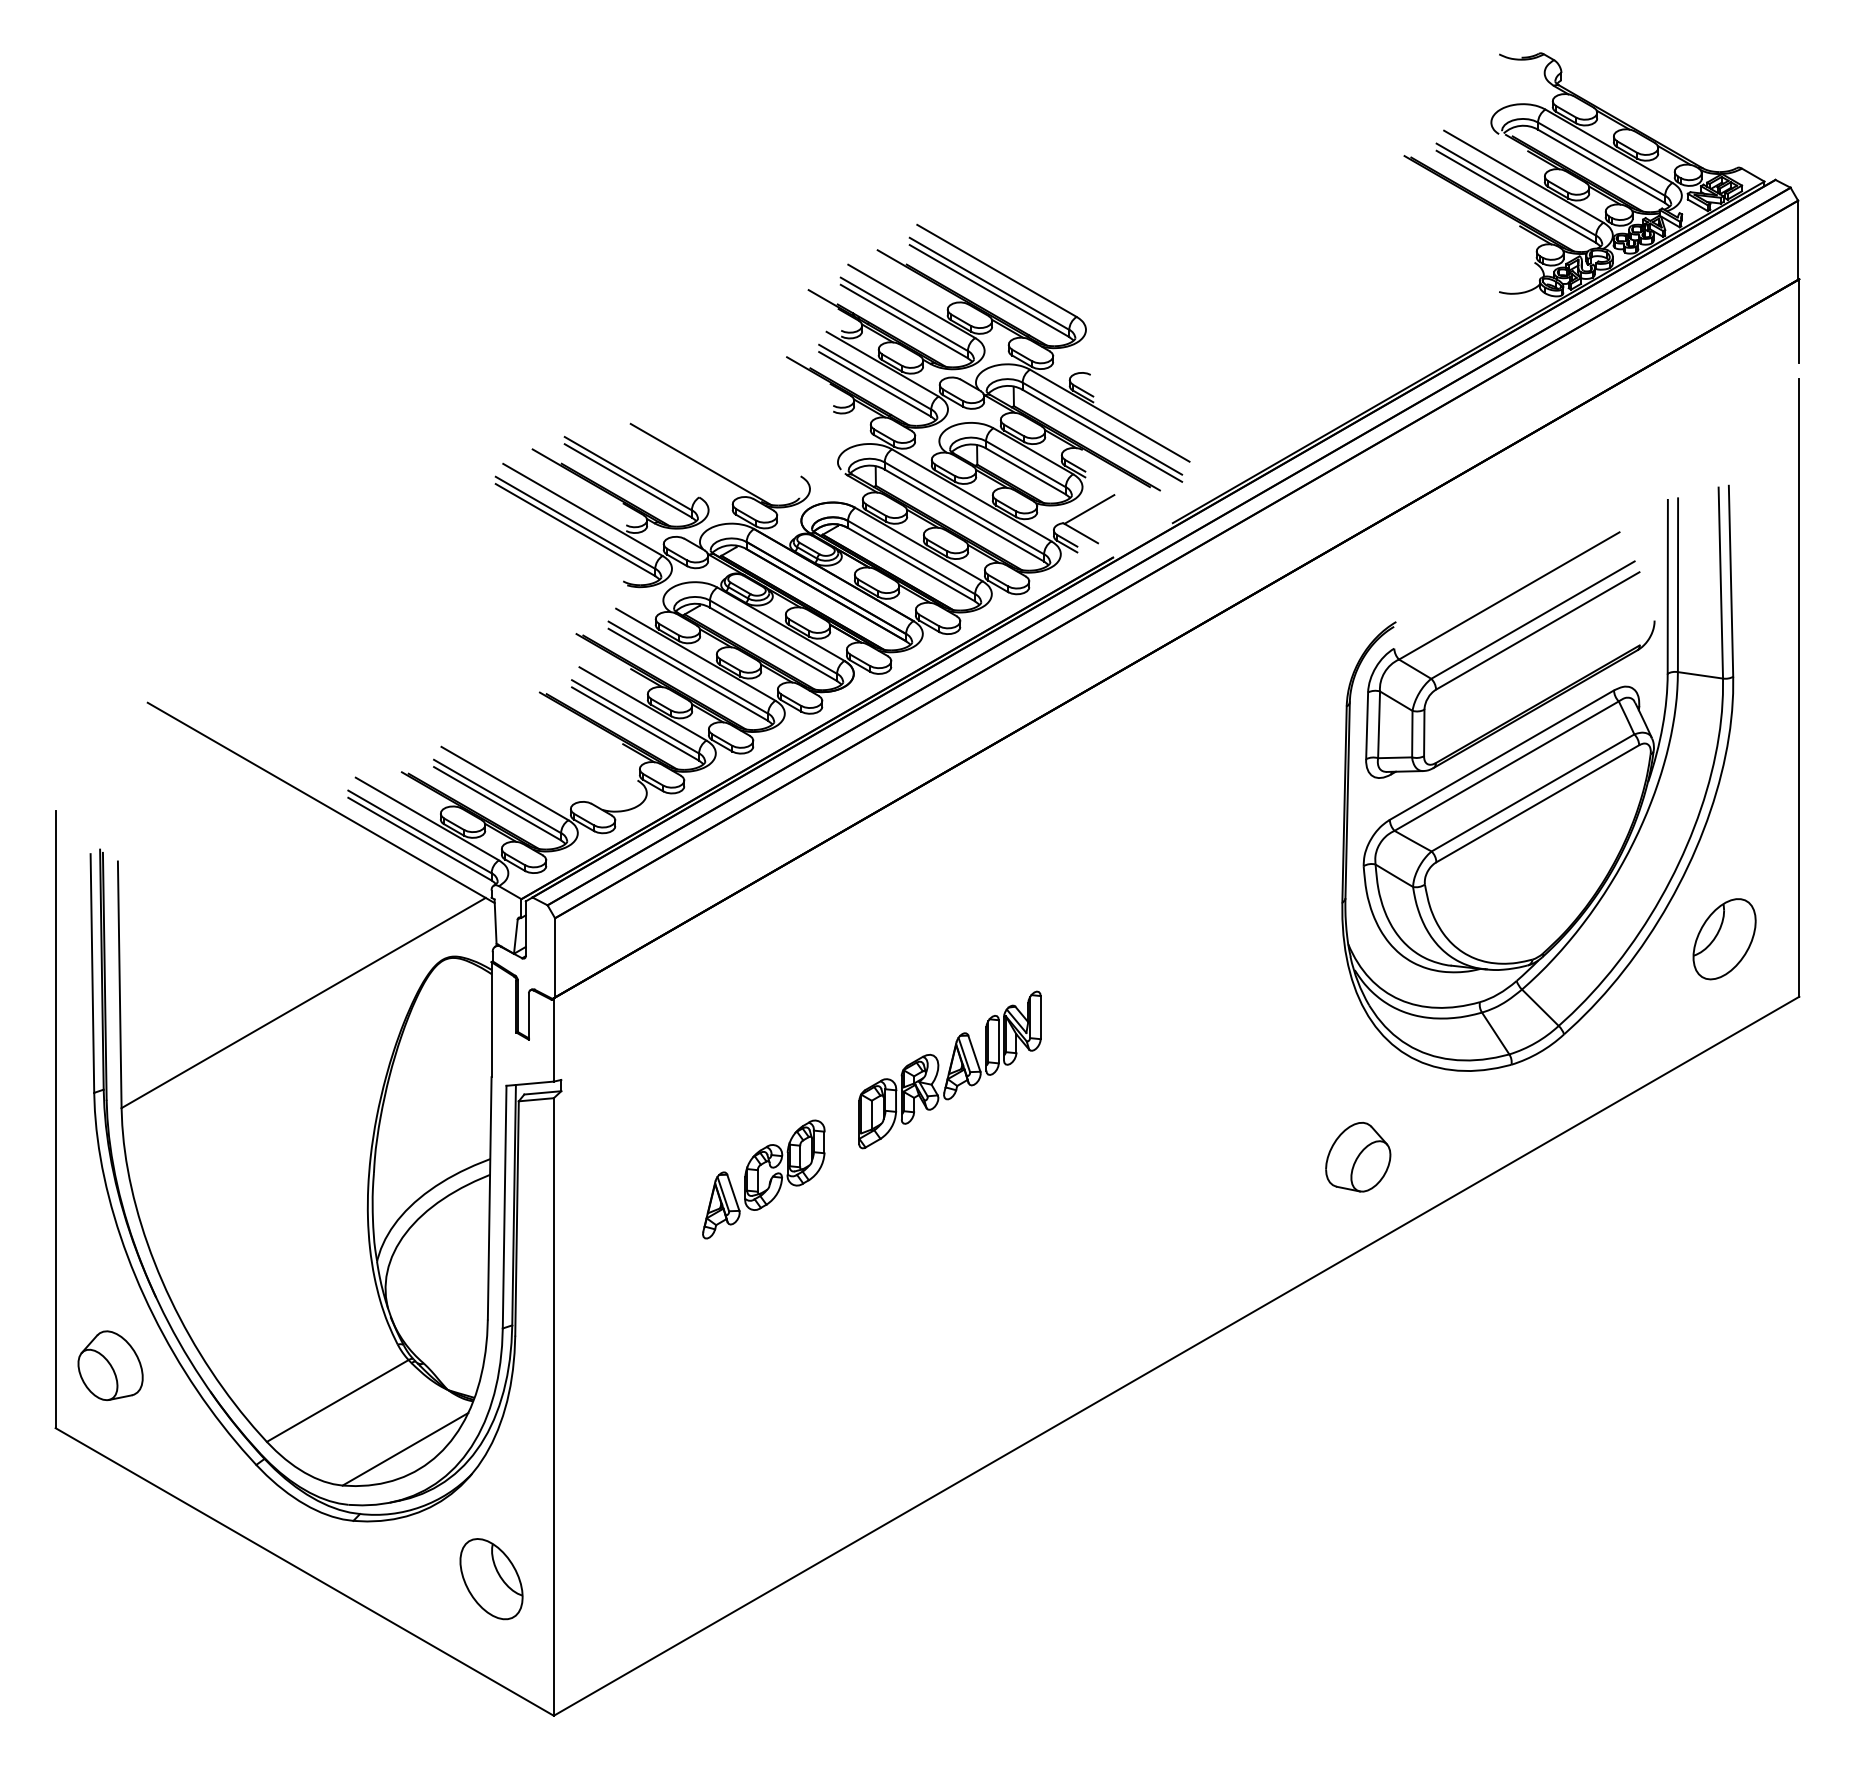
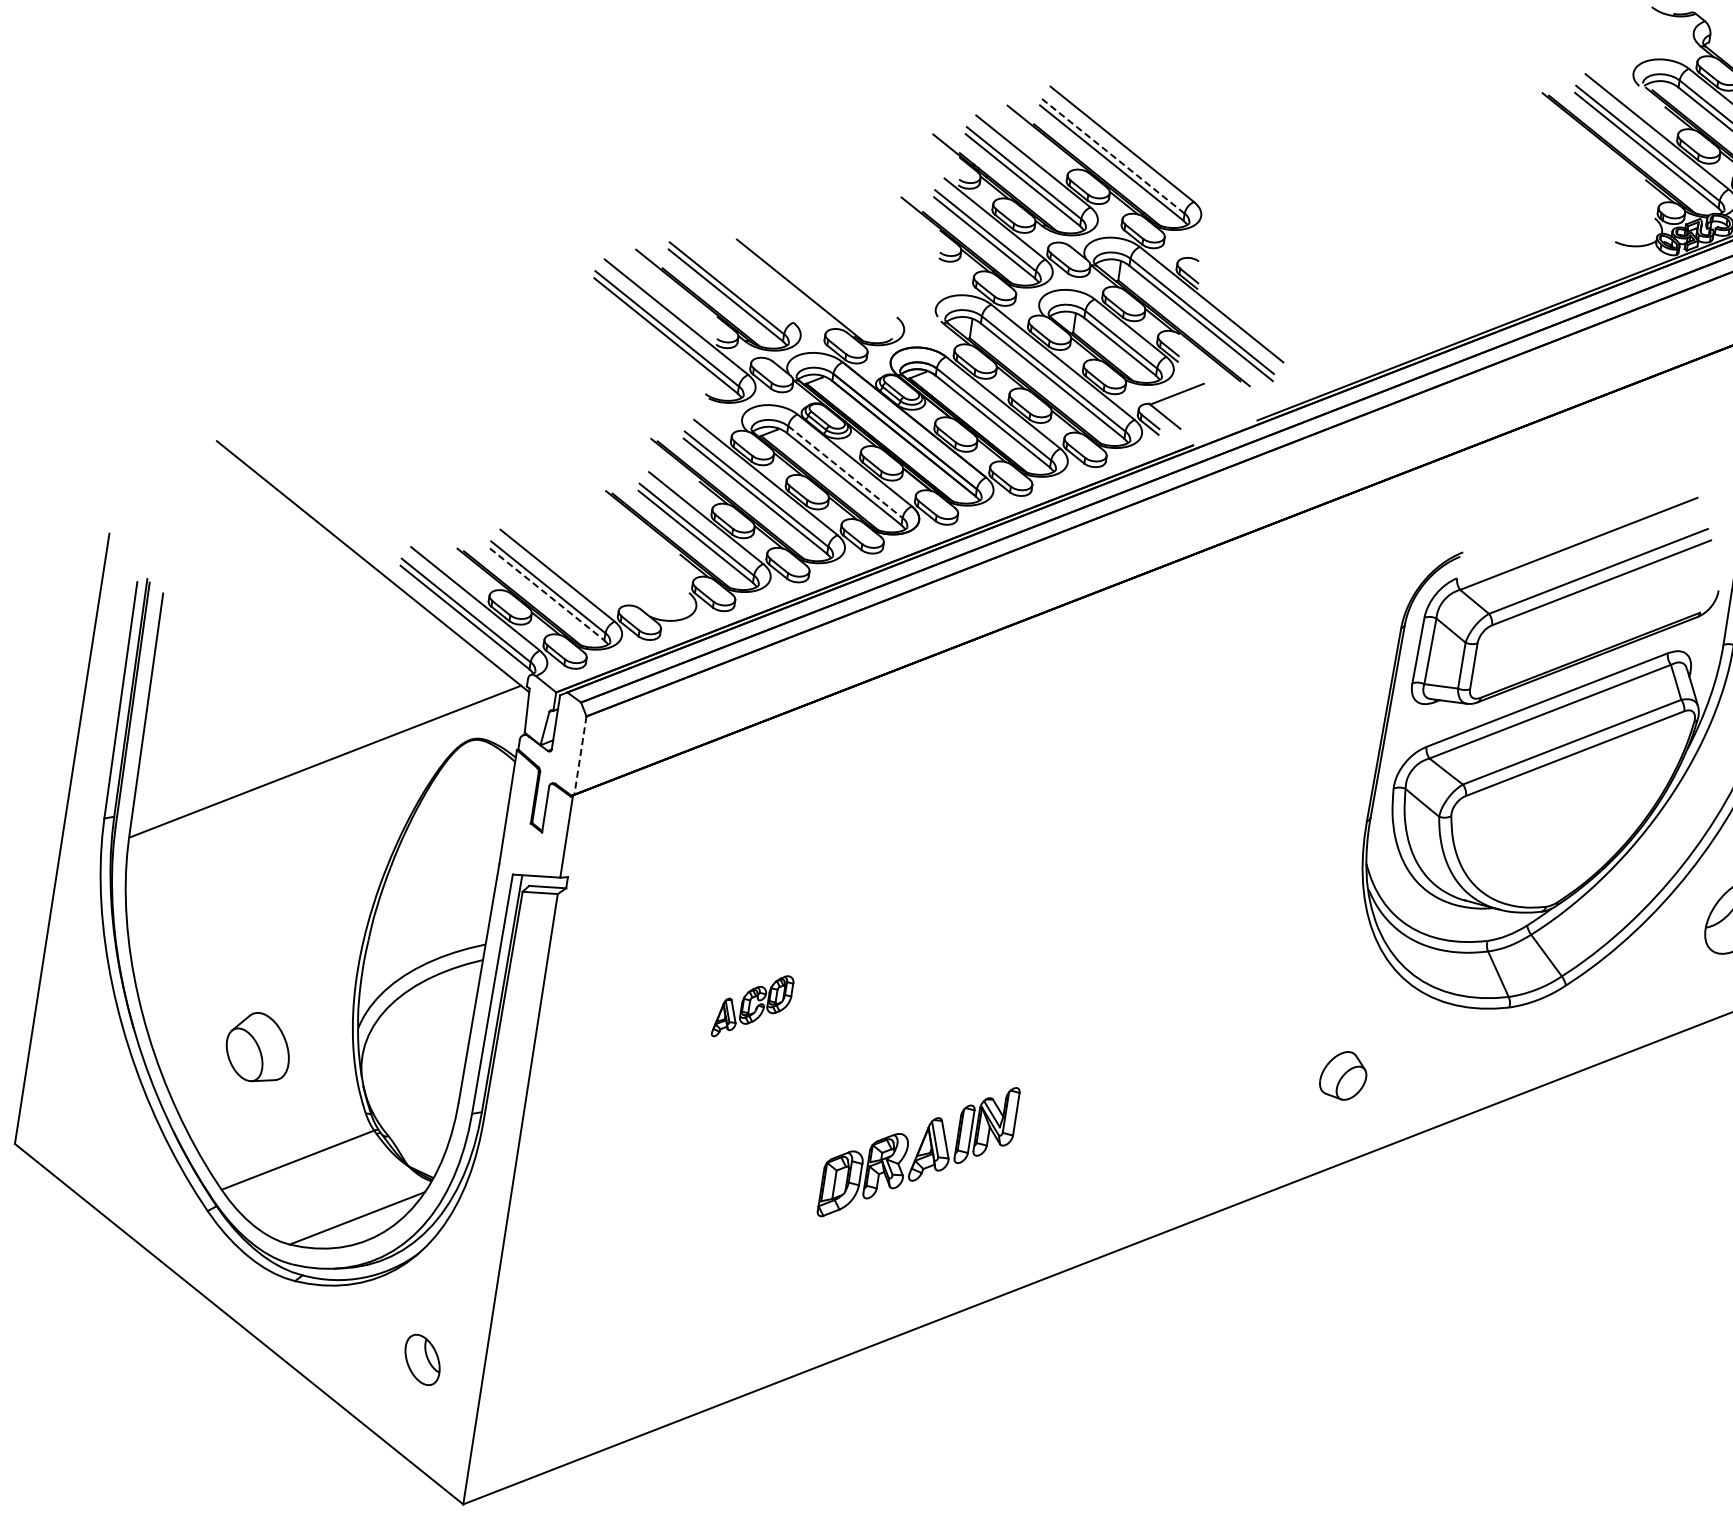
line: (989, 283) -> (1112, 155), solid -> dashed
line: (773, 637) -> (845, 472), solid -> dashed
line: (497, 803) -> (547, 594), solid -> dashed
line: (555, 957) -> (580, 755), solid -> dashed
part: (949, 1069) -> (918, 1151), moved
part: (1358, 1157) -> (1343, 1075), size x0.7
part: (763, 1179) -> (752, 1006), size x0.6
part: (110, 1365) -> (258, 1047), moved
part: (491, 1579) -> (422, 1360), size x0.6

